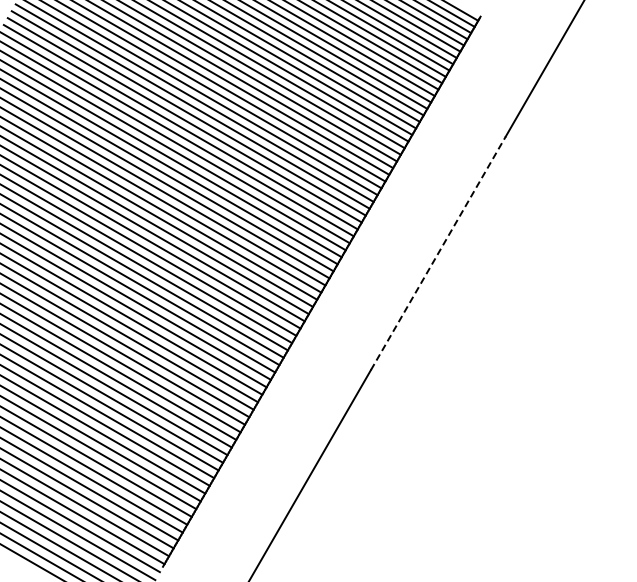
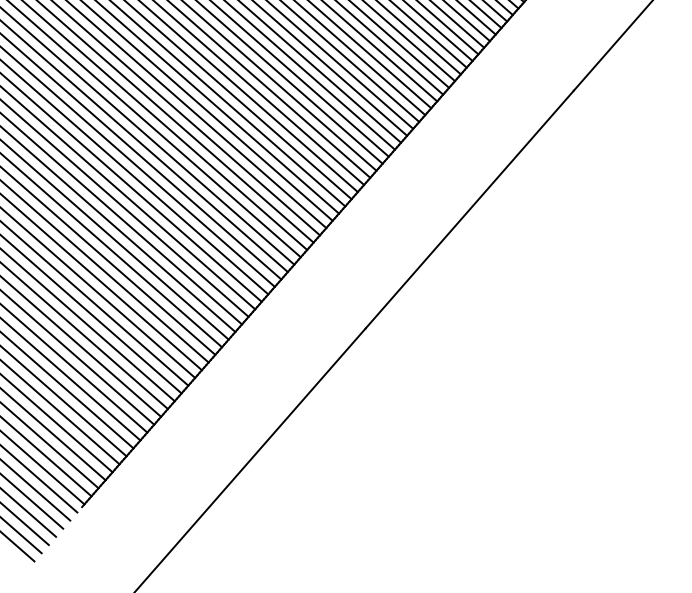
line: (438, 253) -> (469, 209), dashed -> solid

